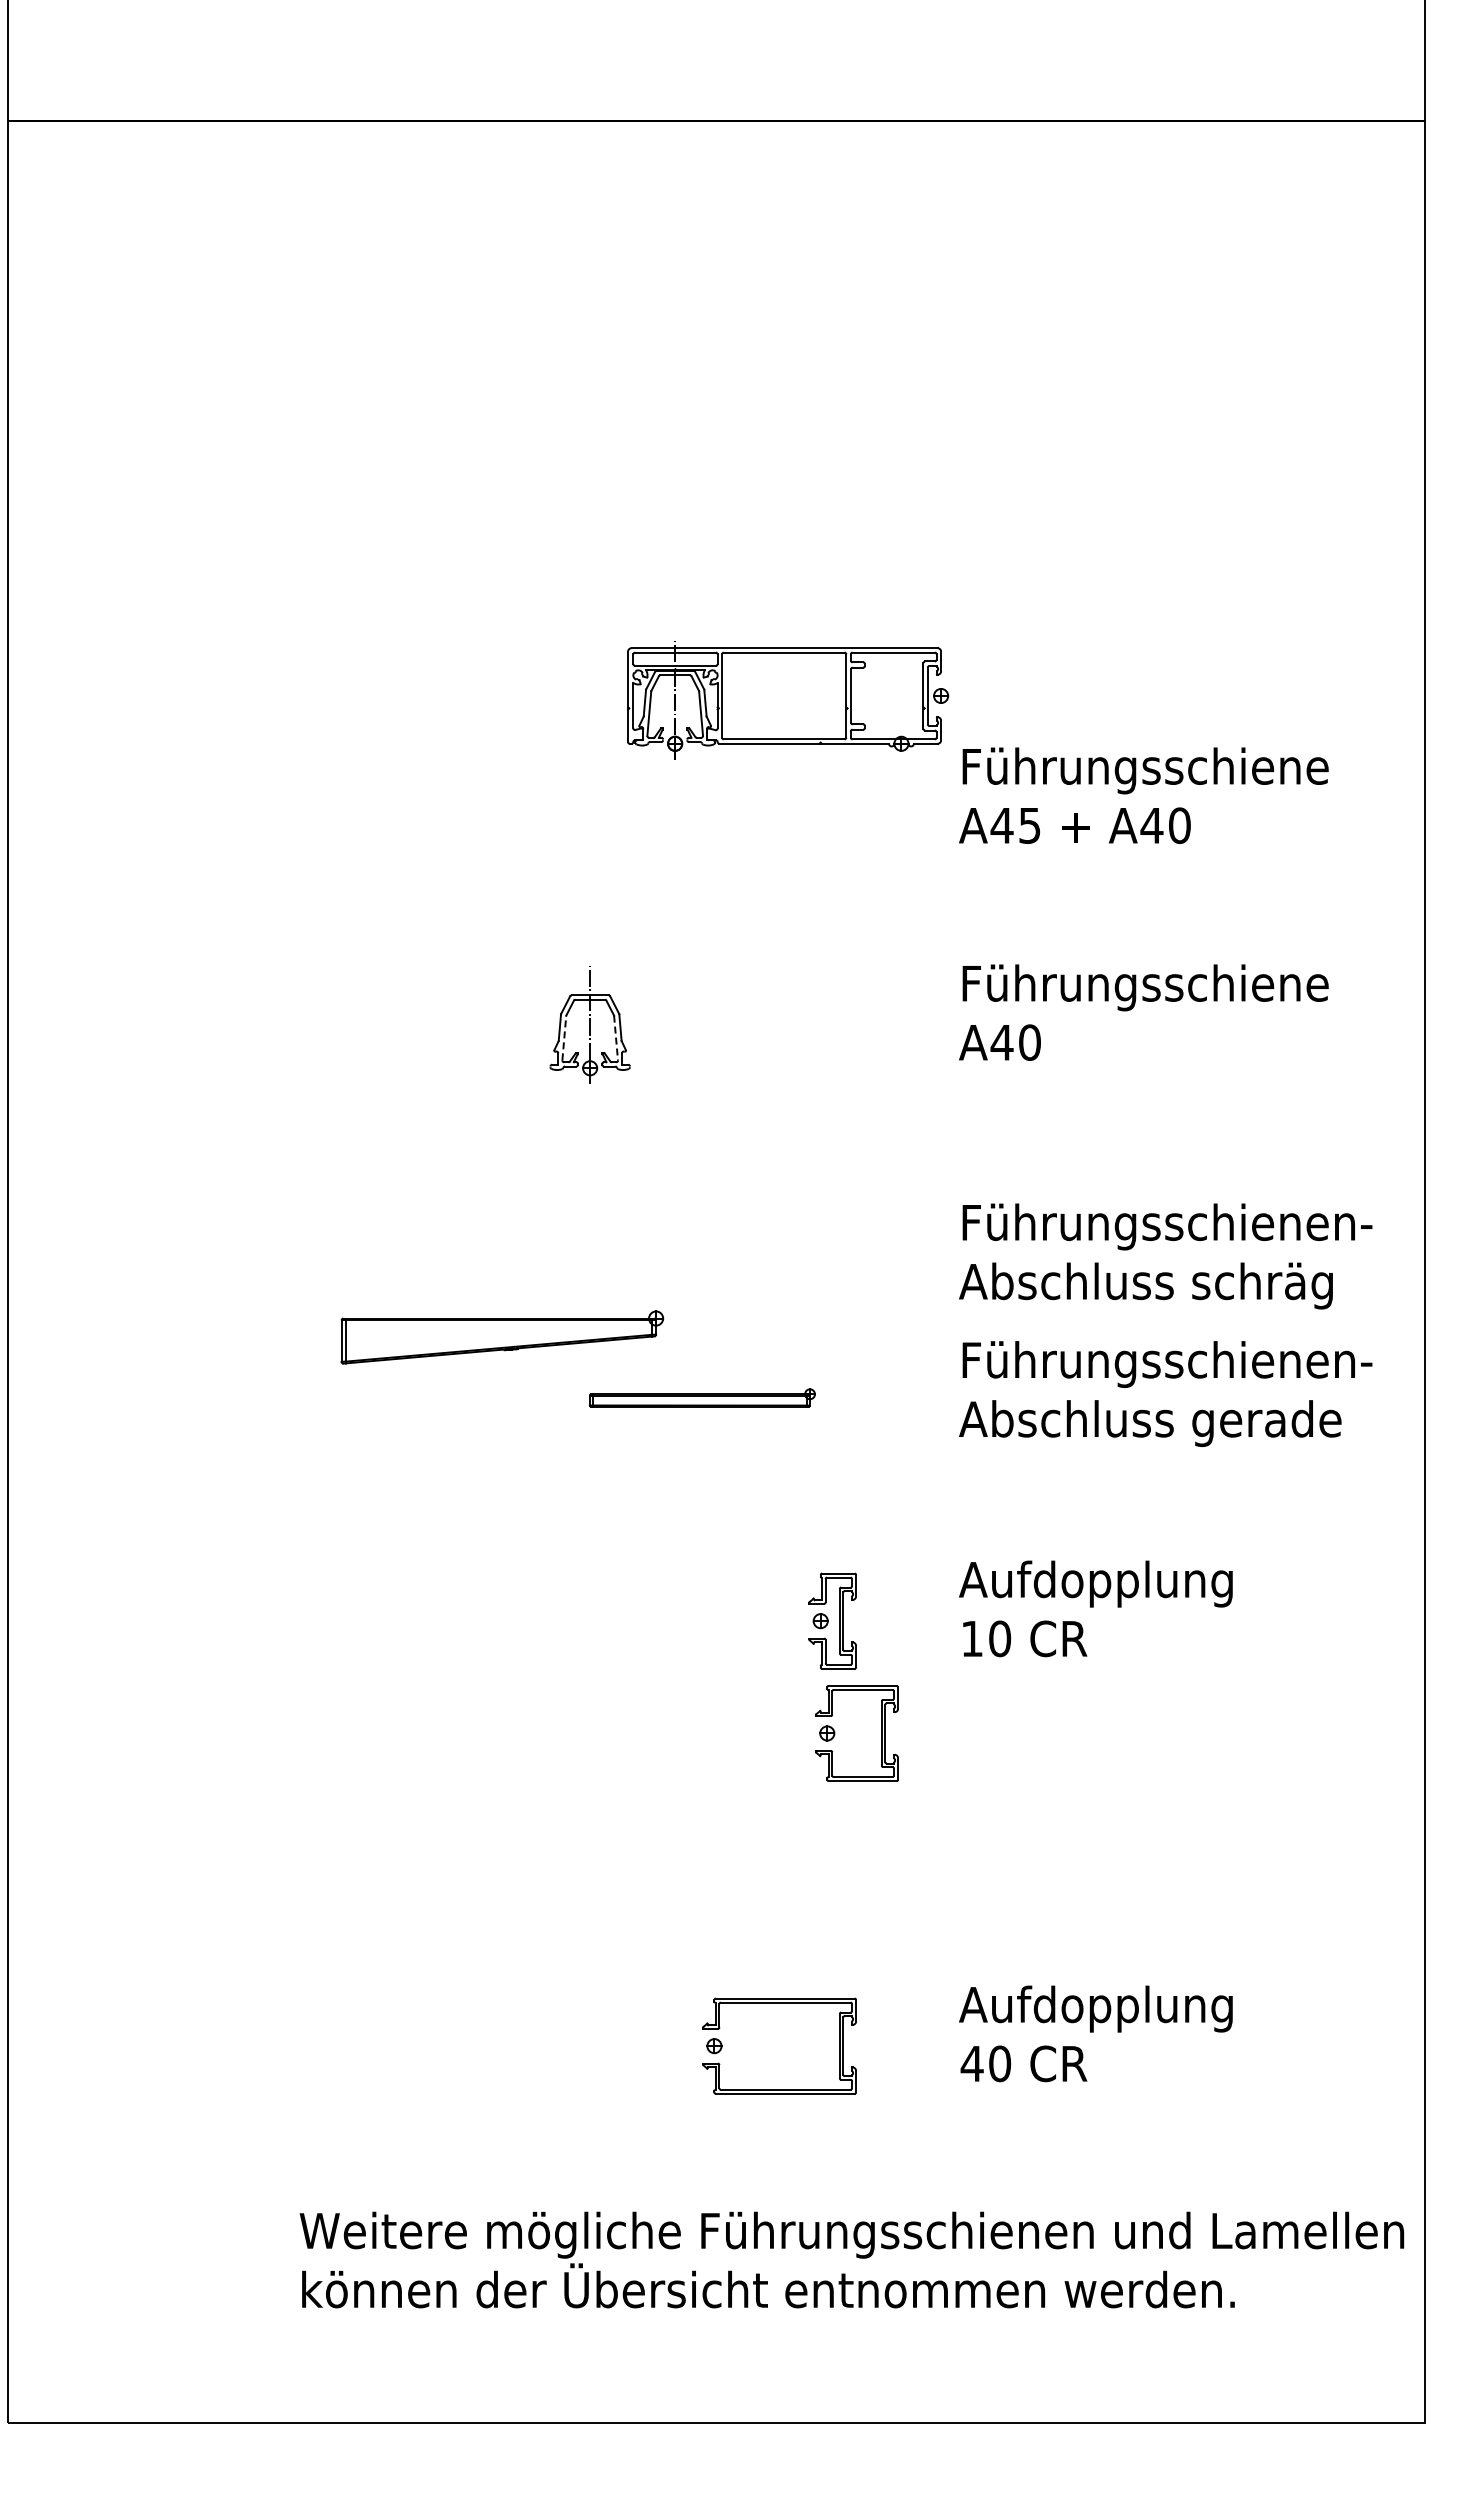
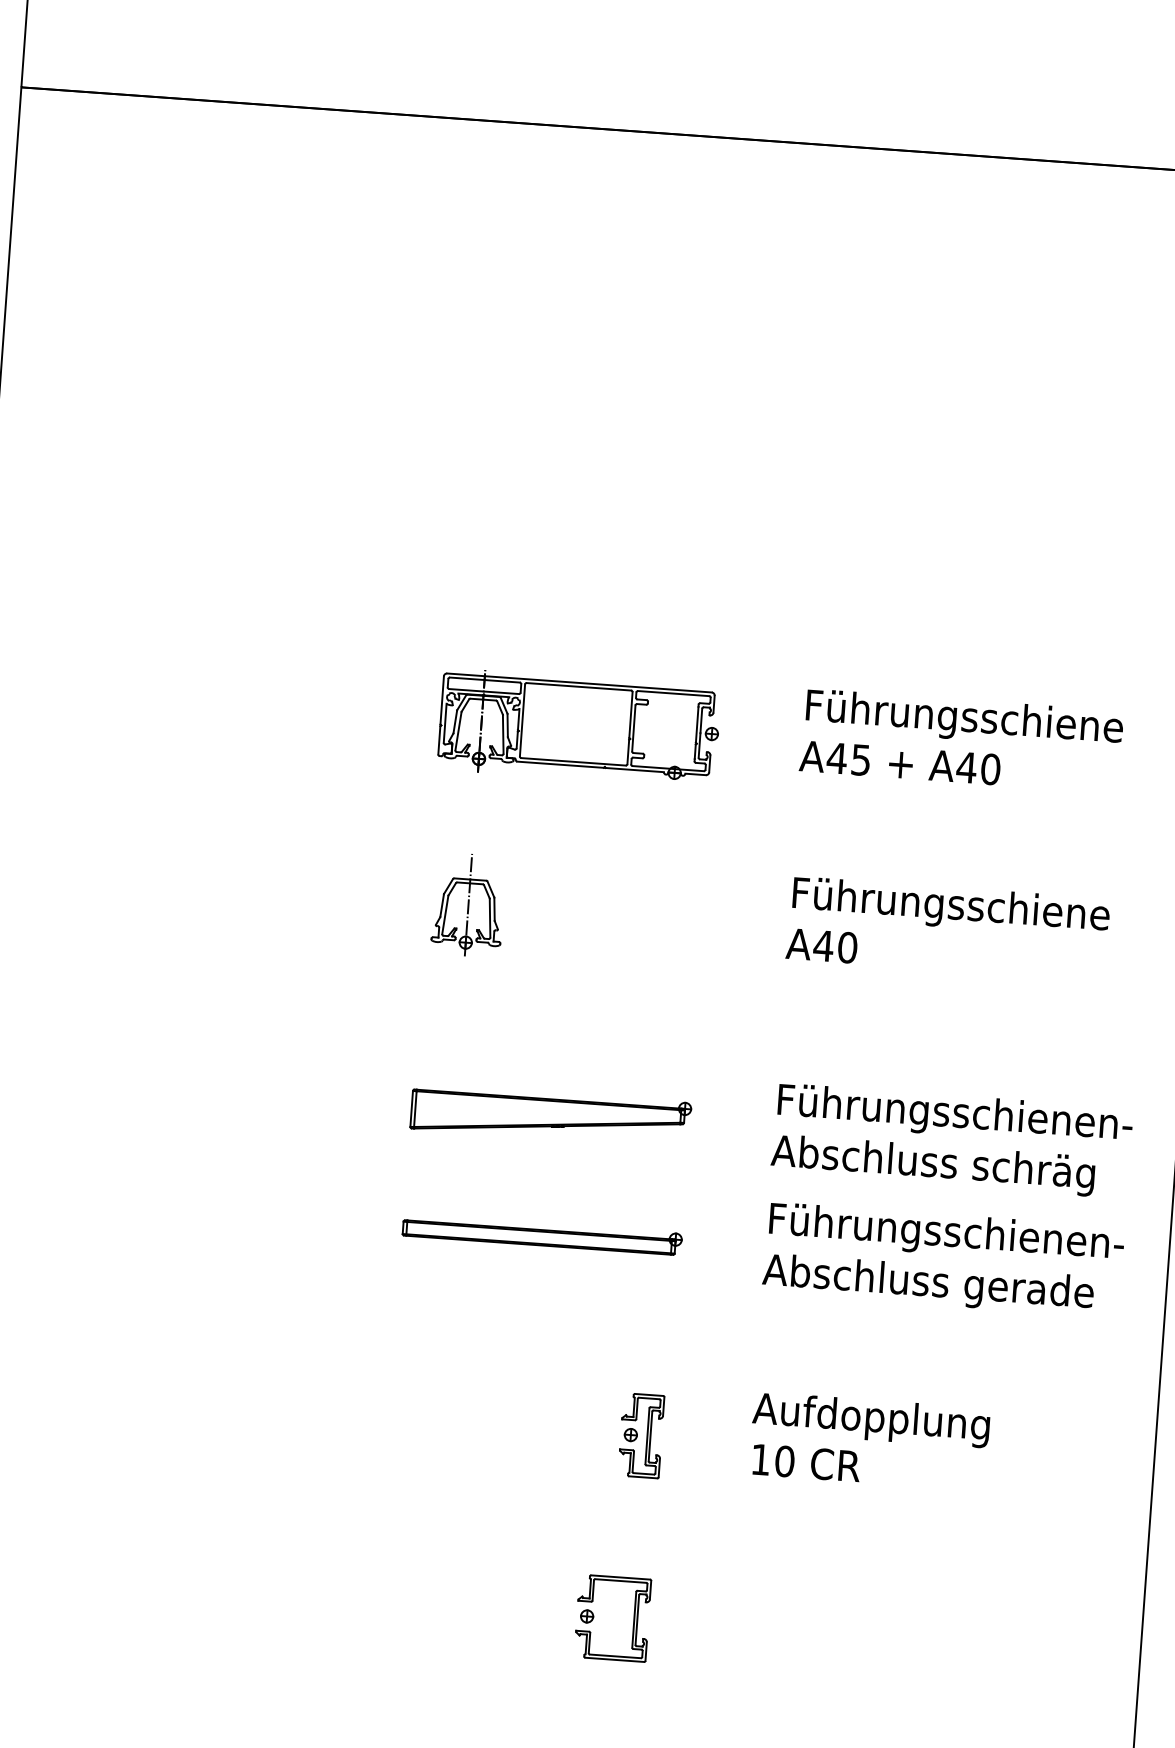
part: (788, 700) -> (579, 728), moved
line: (564, 1037) -> (445, 914), dashed -> solid
line: (616, 1038) -> (490, 918), dashed -> solid
part: (502, 1337) -> (551, 1115), moved
part: (702, 1397) -> (542, 1234), size x1.43
part: (835, 1733) -> (594, 1616), moved

